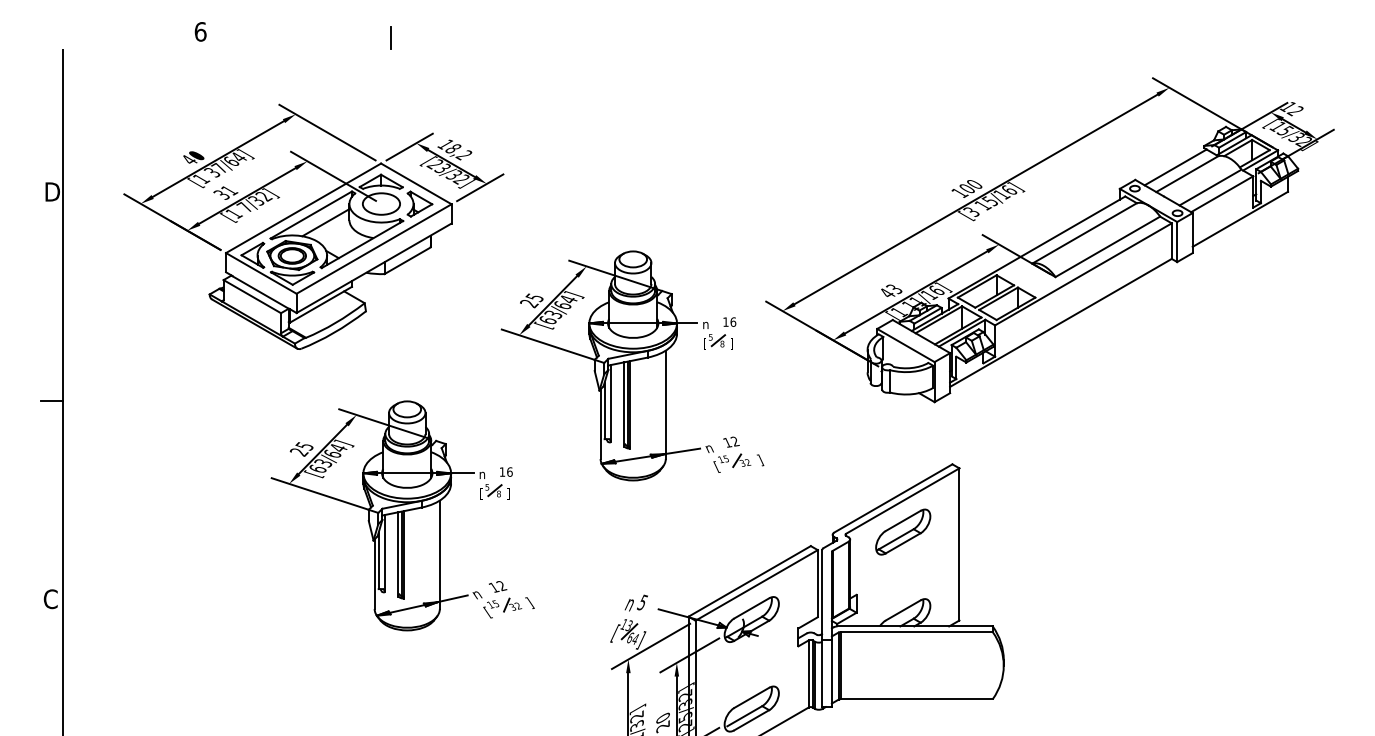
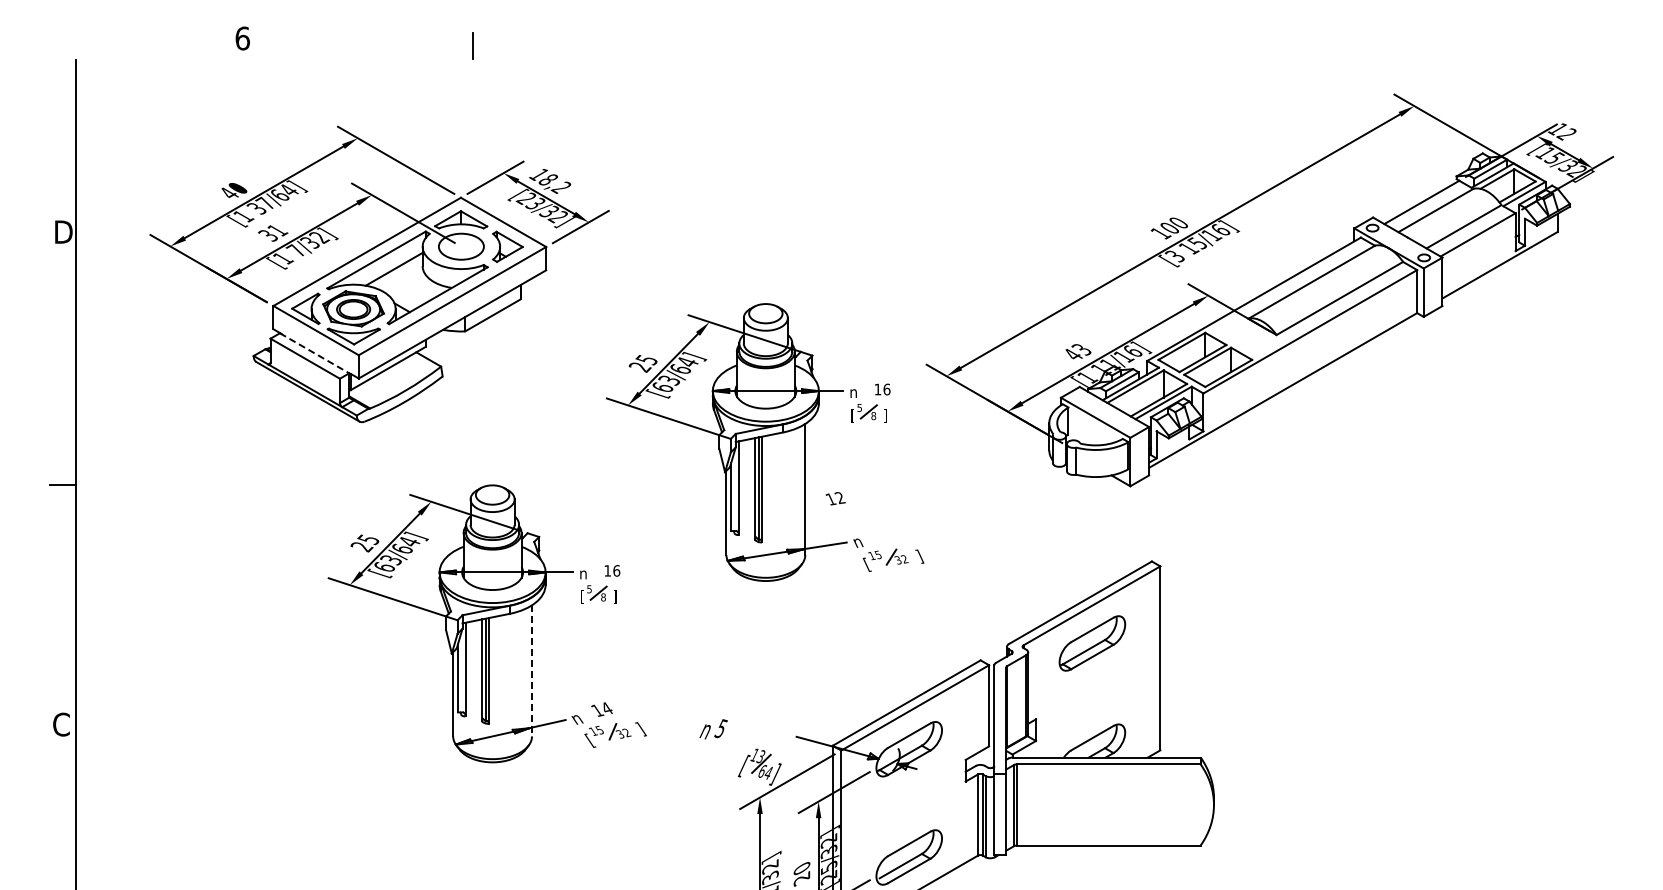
line: (260, 292) -> (315, 353), solid -> dashed
text: (731, 442) -> (835, 498), moved
line: (440, 554) -> (532, 670), solid -> dashed
text: (501, 585) -> (606, 708), 12 -> 14
text: (636, 603) -> (713, 729), moved

